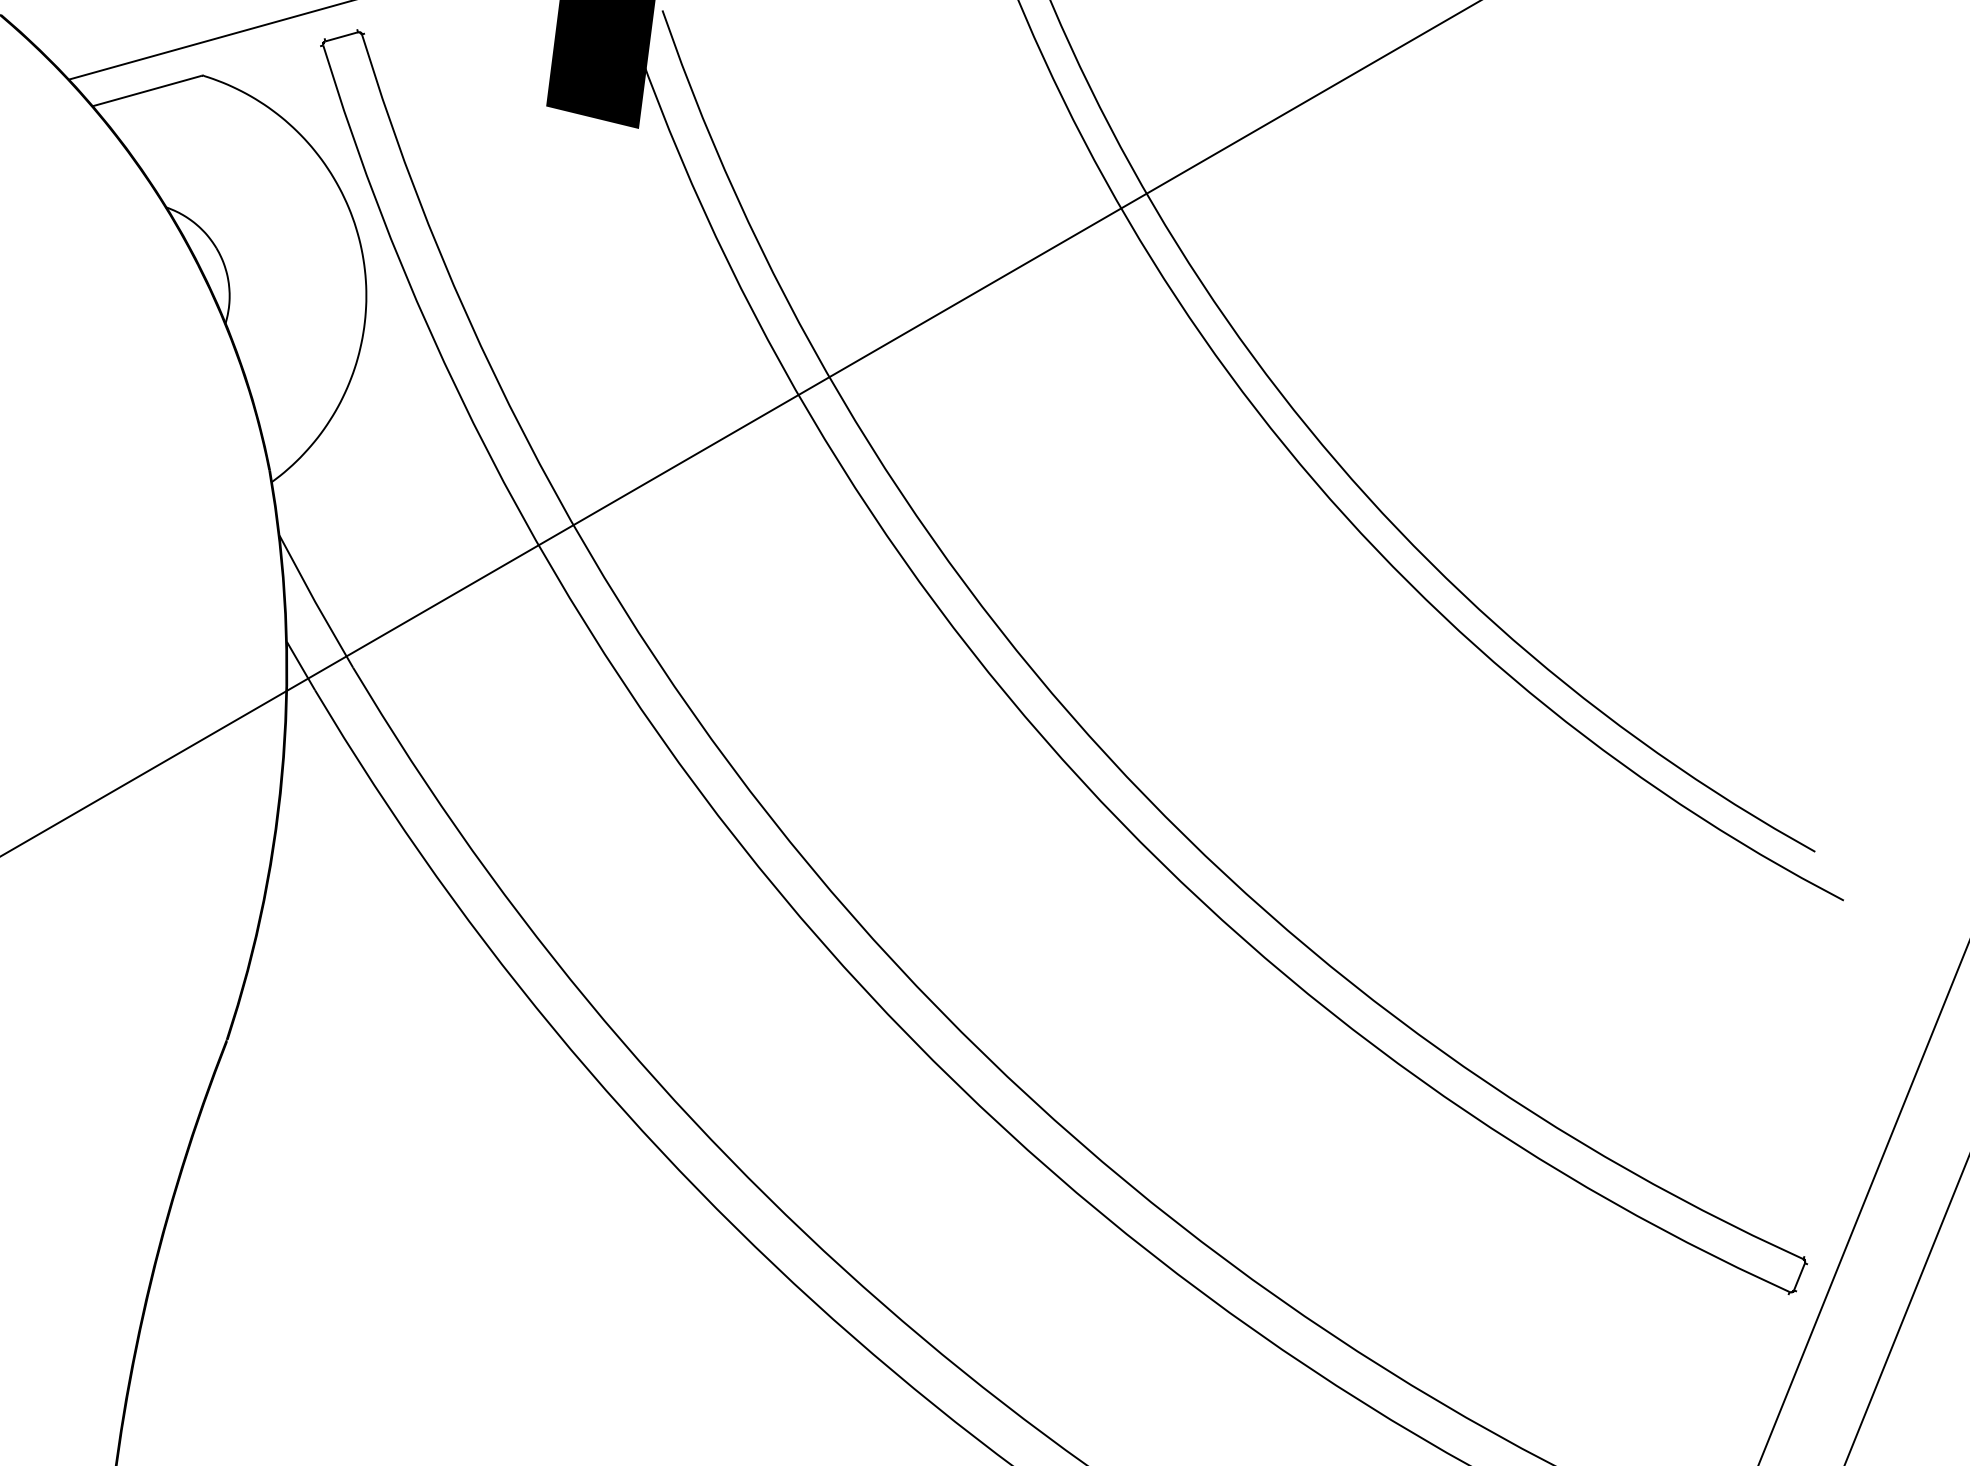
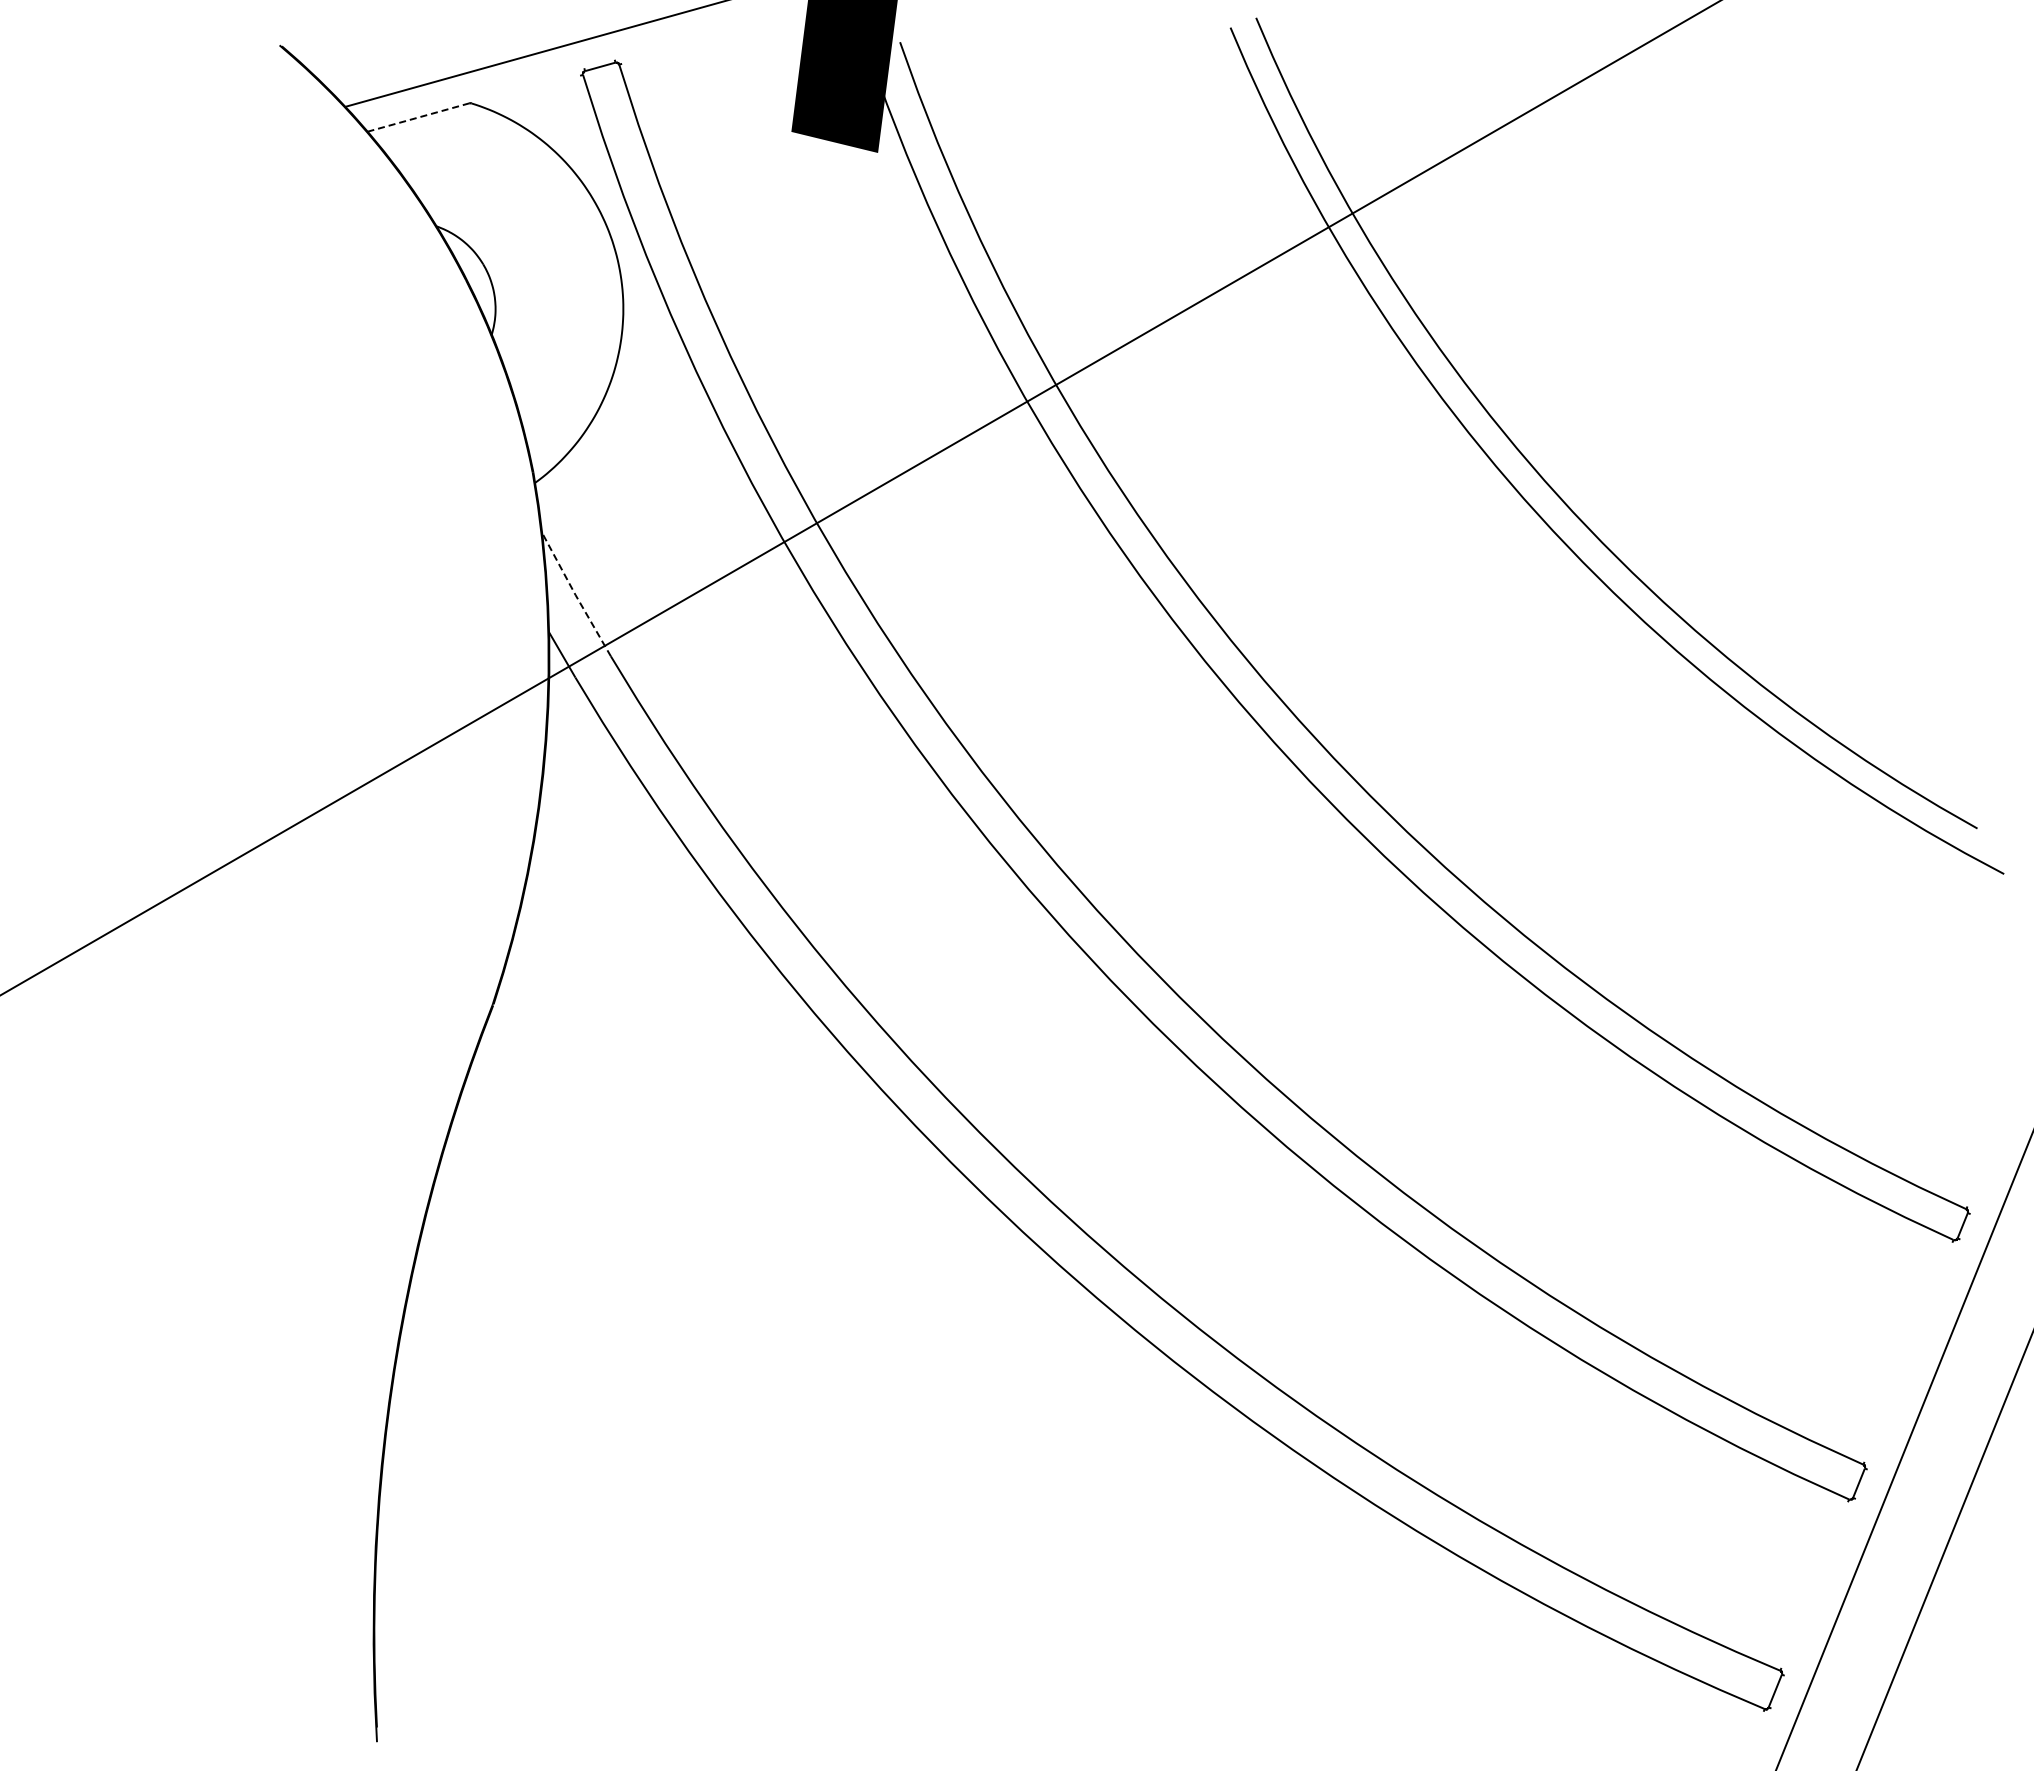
line: (147, 91) -> (418, 117), solid -> dashed
line: (315, 602) -> (575, 595), solid -> dashed

